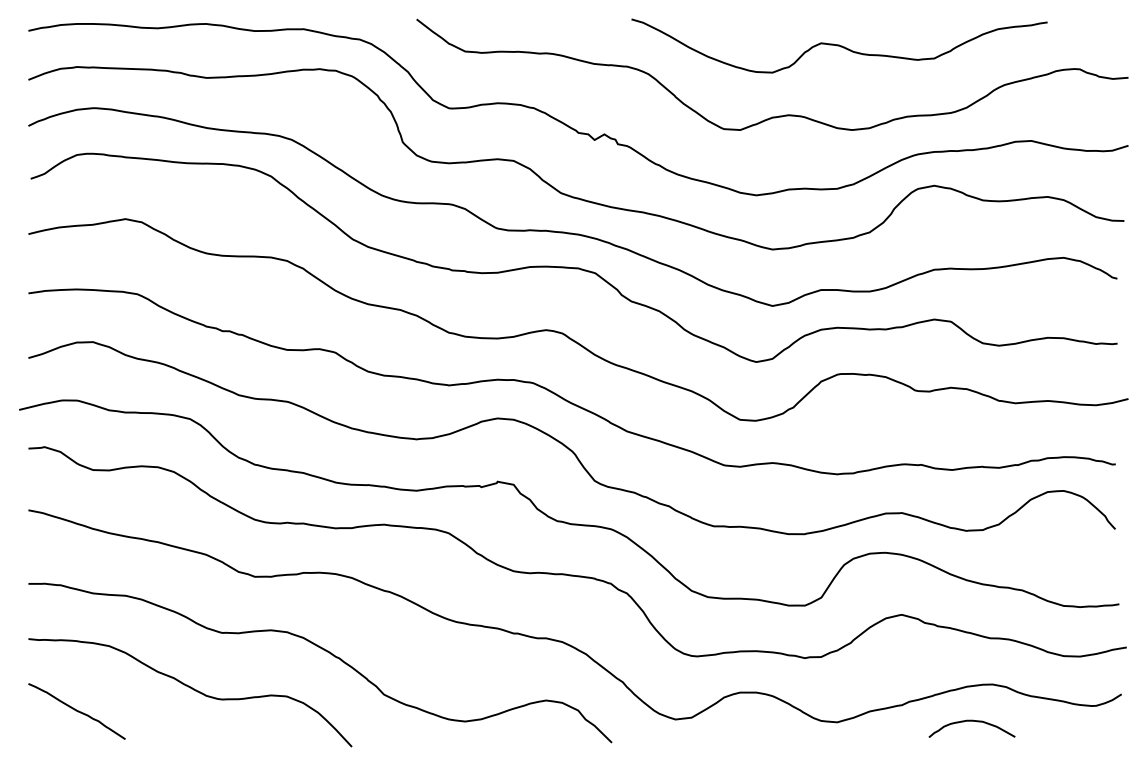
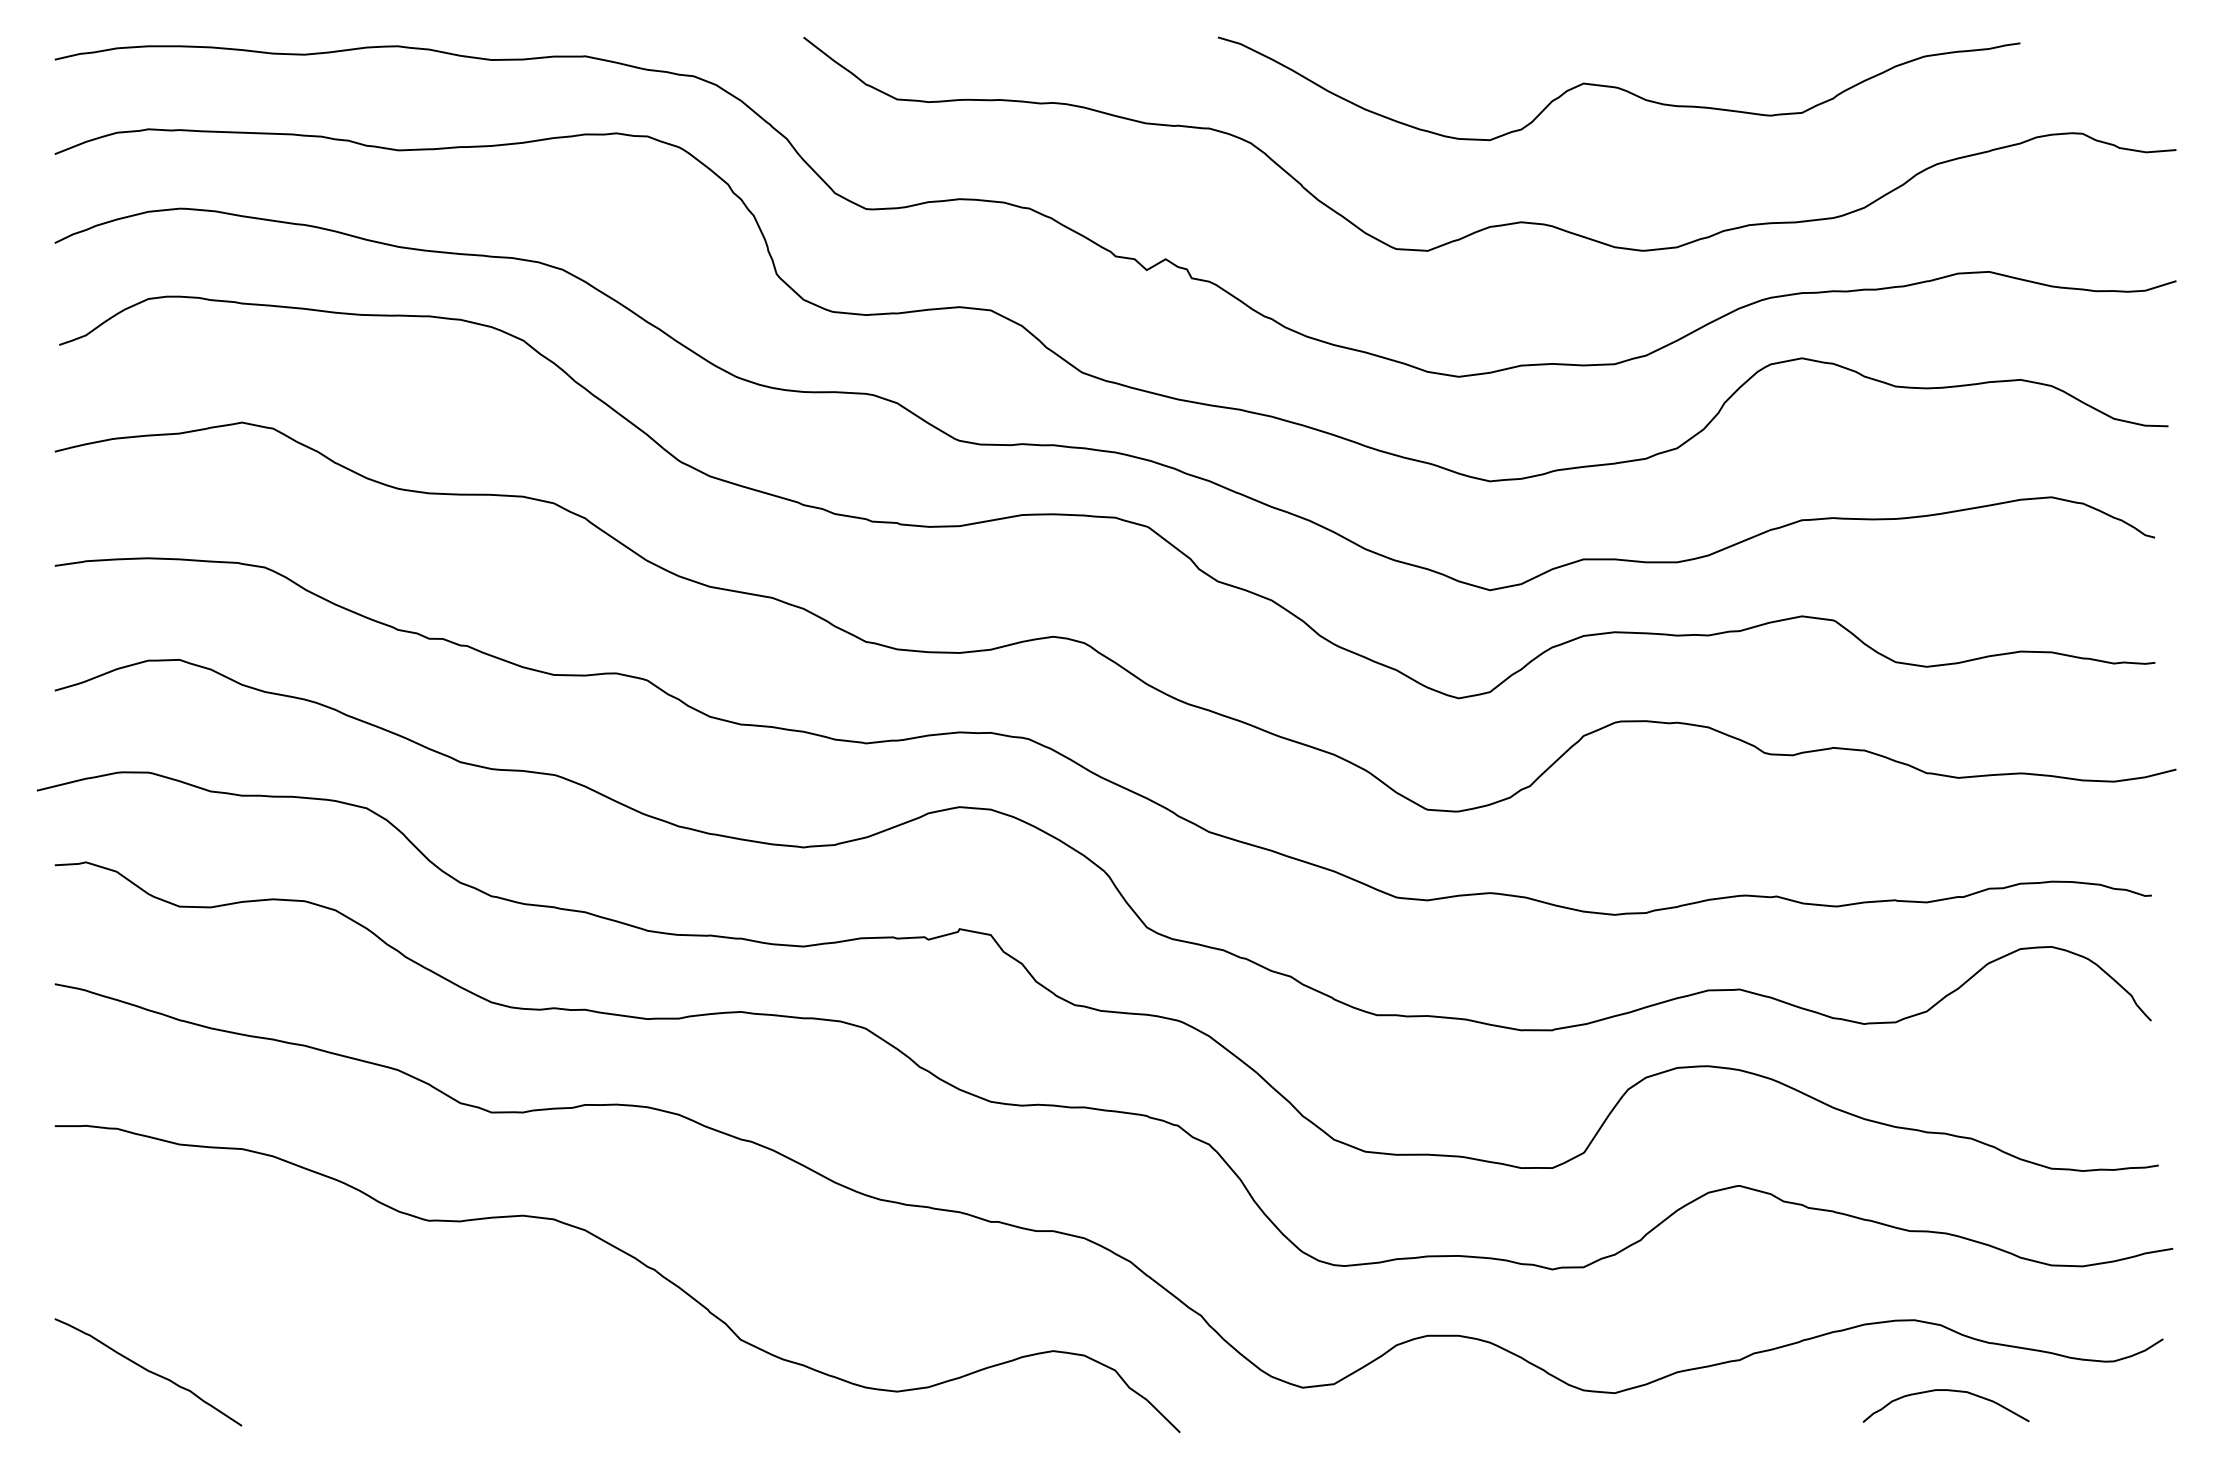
curve: (191, 689) -> (369, 1329), removed
curve: (971, 721) -> (1944, 1391), moved

